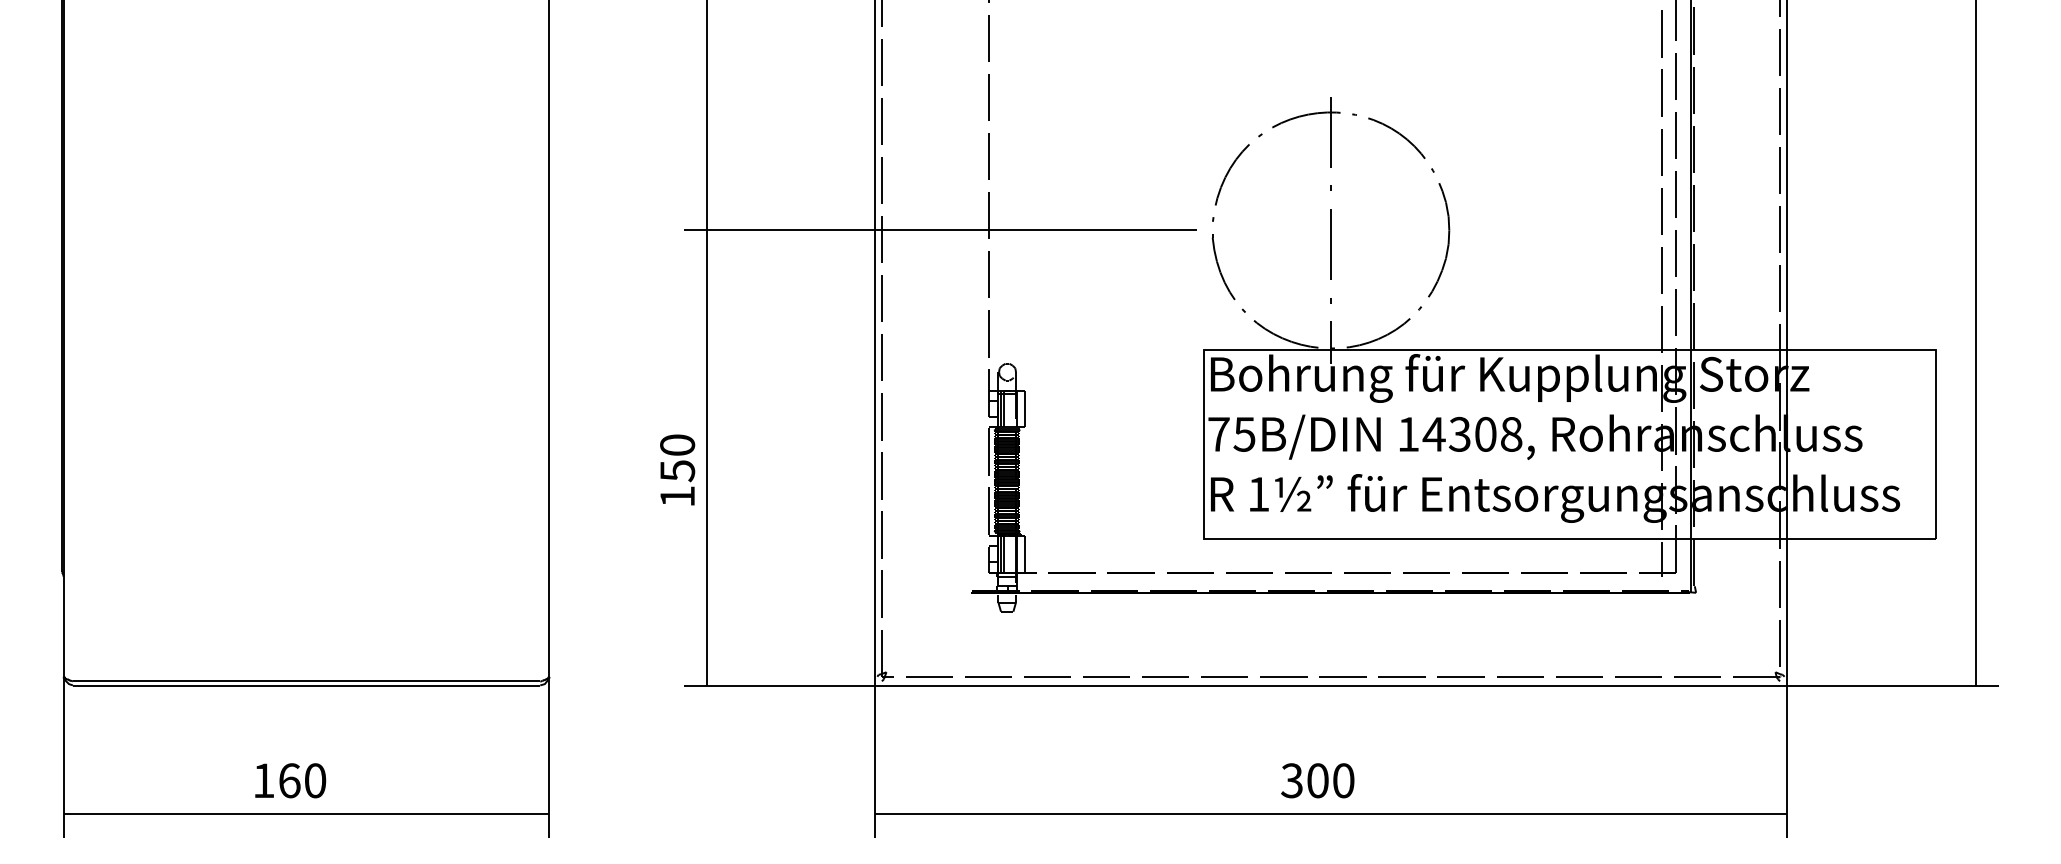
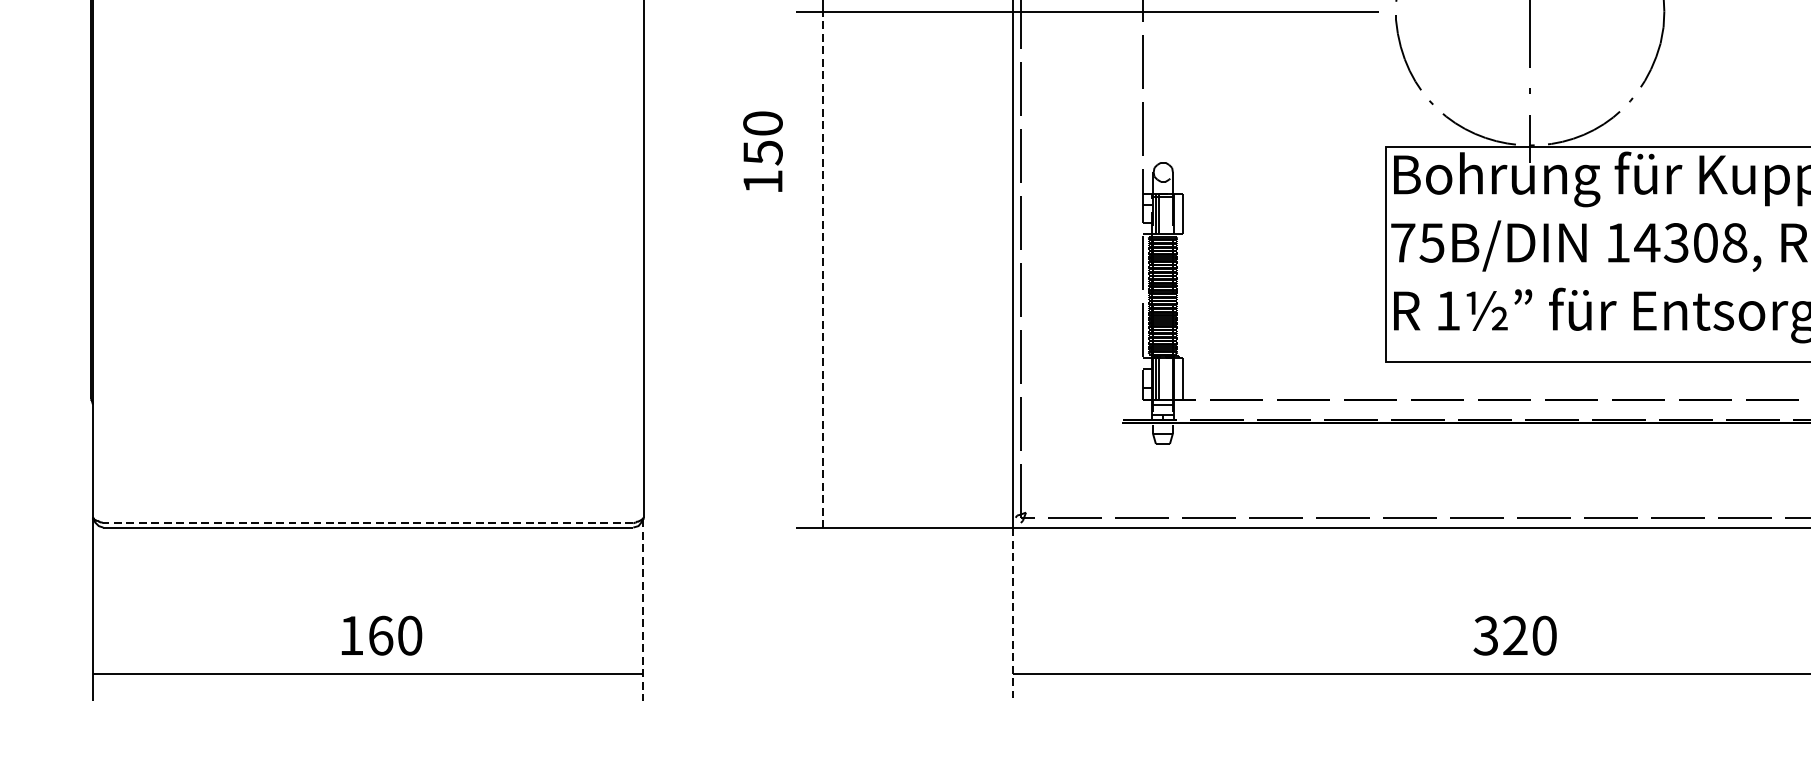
line: (707, 458) -> (823, 270), solid -> dashed
text: (677, 469) -> (762, 151), moved
line: (306, 681) -> (368, 523), solid -> dashed
line: (548, 758) -> (642, 610), solid -> dashed
line: (875, 762) -> (1013, 615), solid -> dashed
text: (290, 780) -> (381, 635), moved
text: (1317, 780) -> (1514, 635), 300 -> 320

